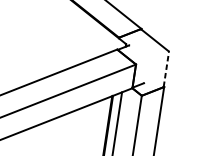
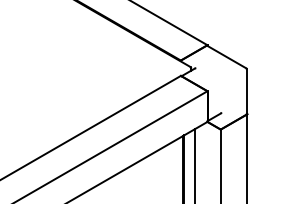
line: (166, 69) -> (246, 91), dashed -> solid

